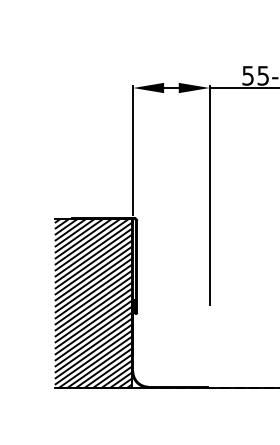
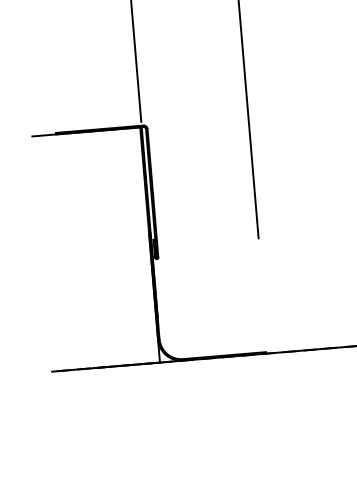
hatch: (93, 303) -> (96, 249), removed

